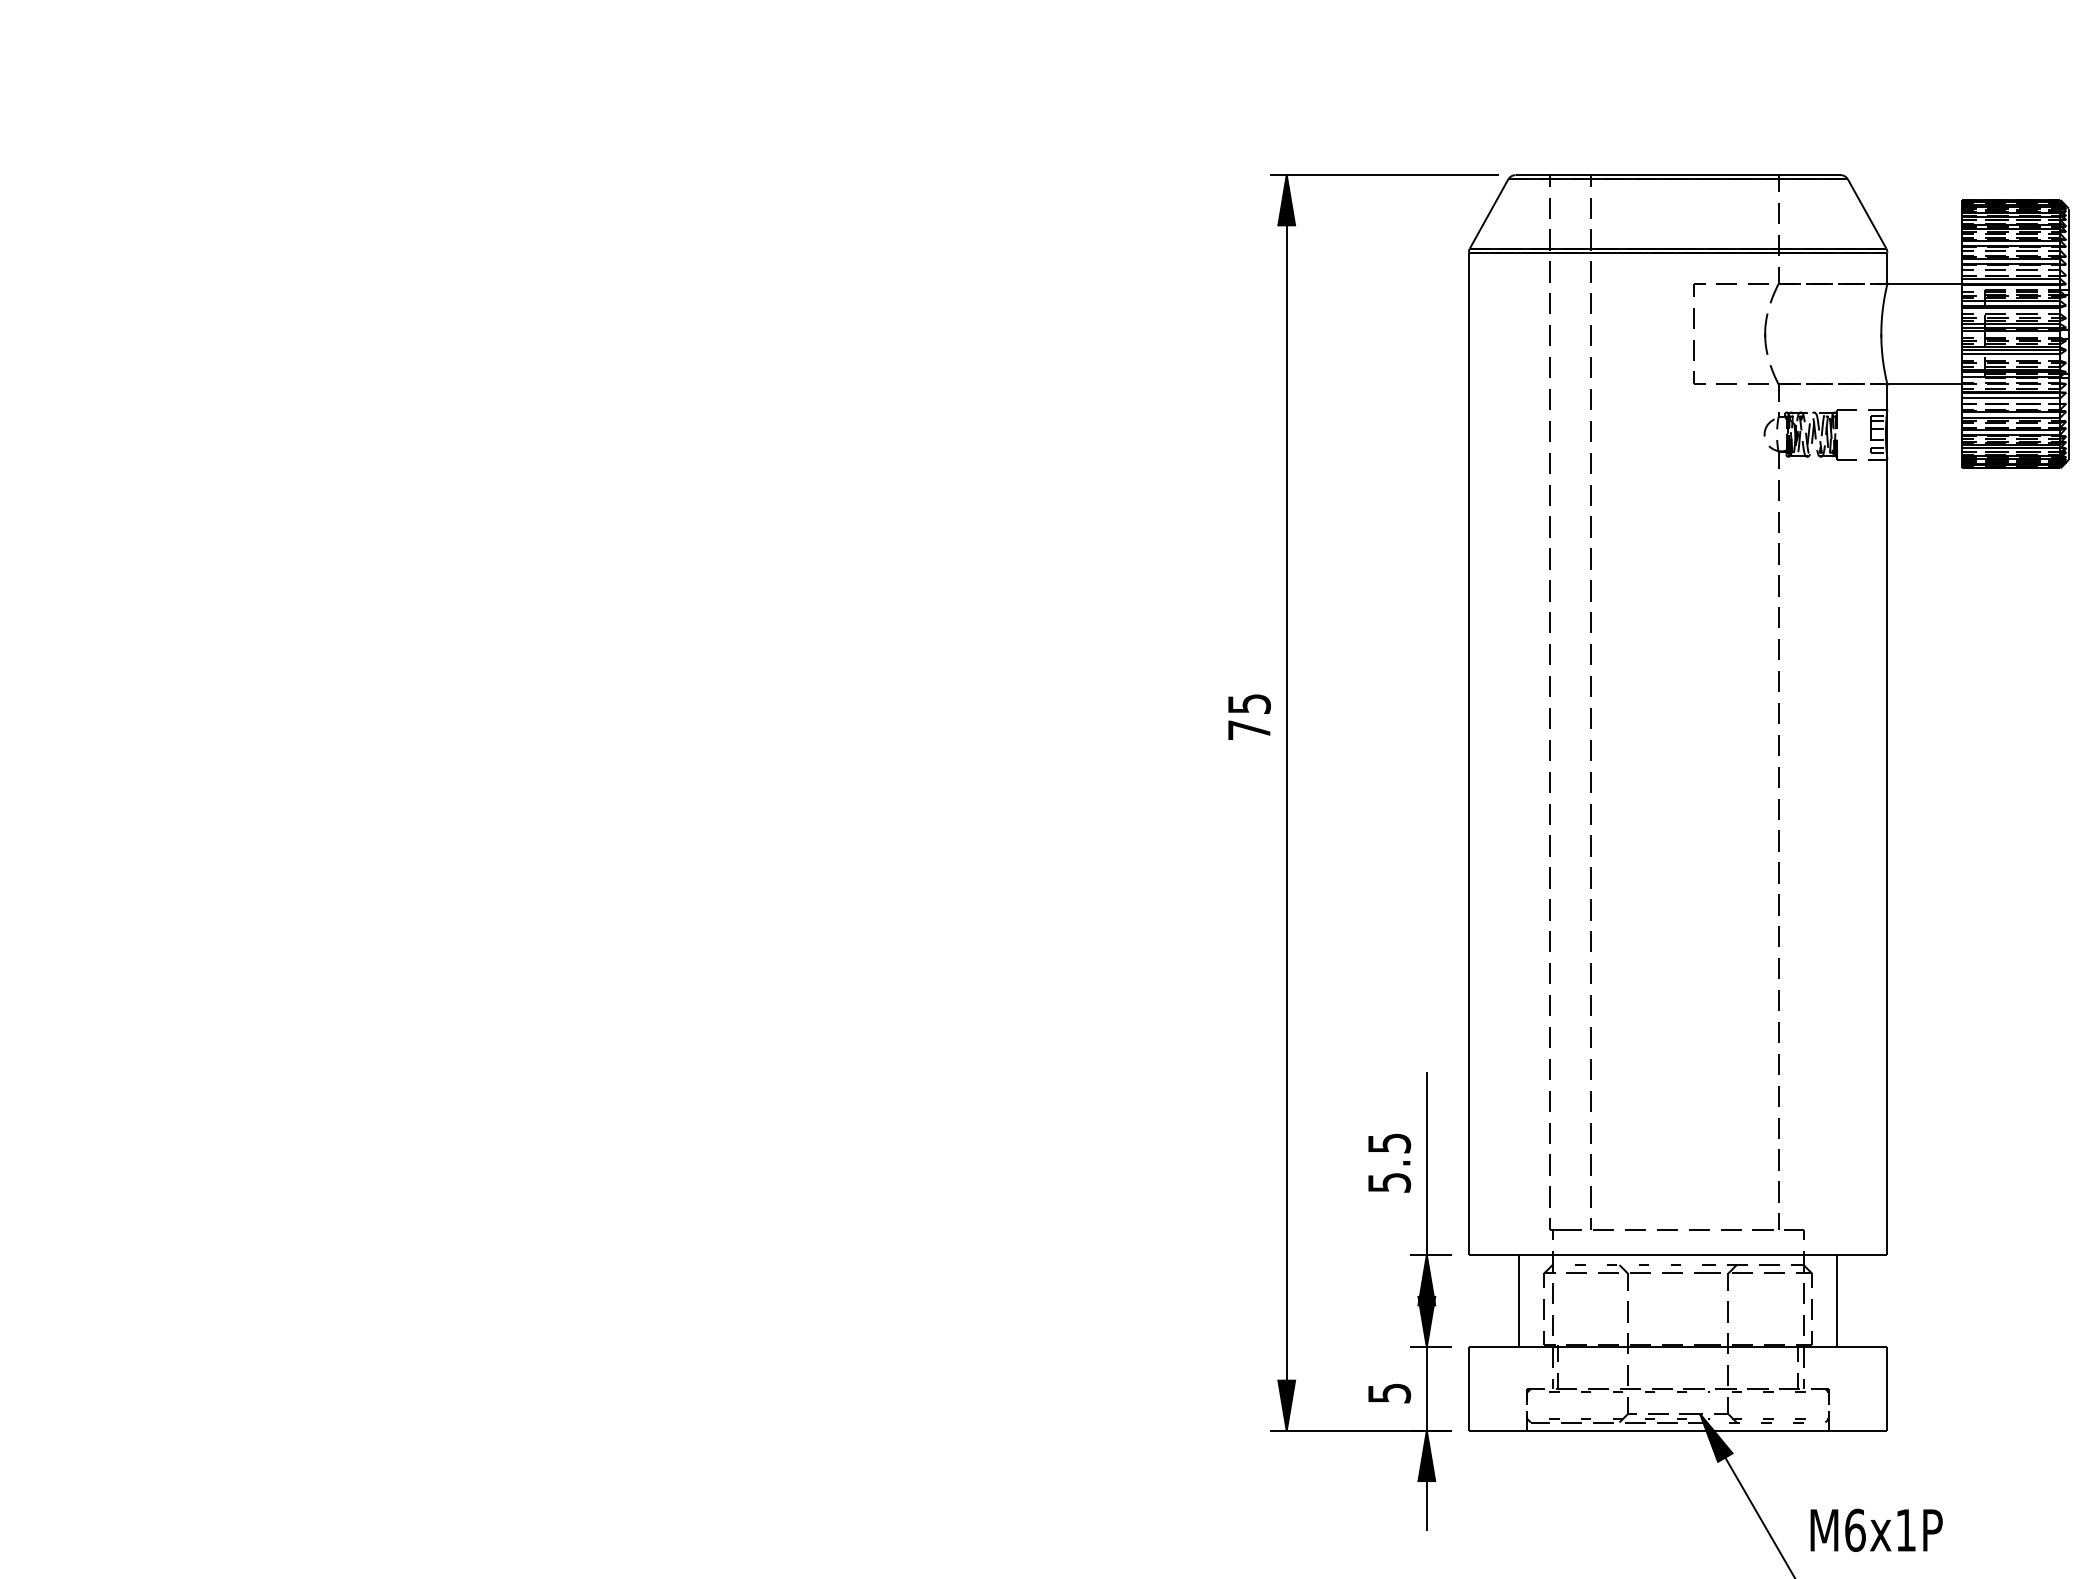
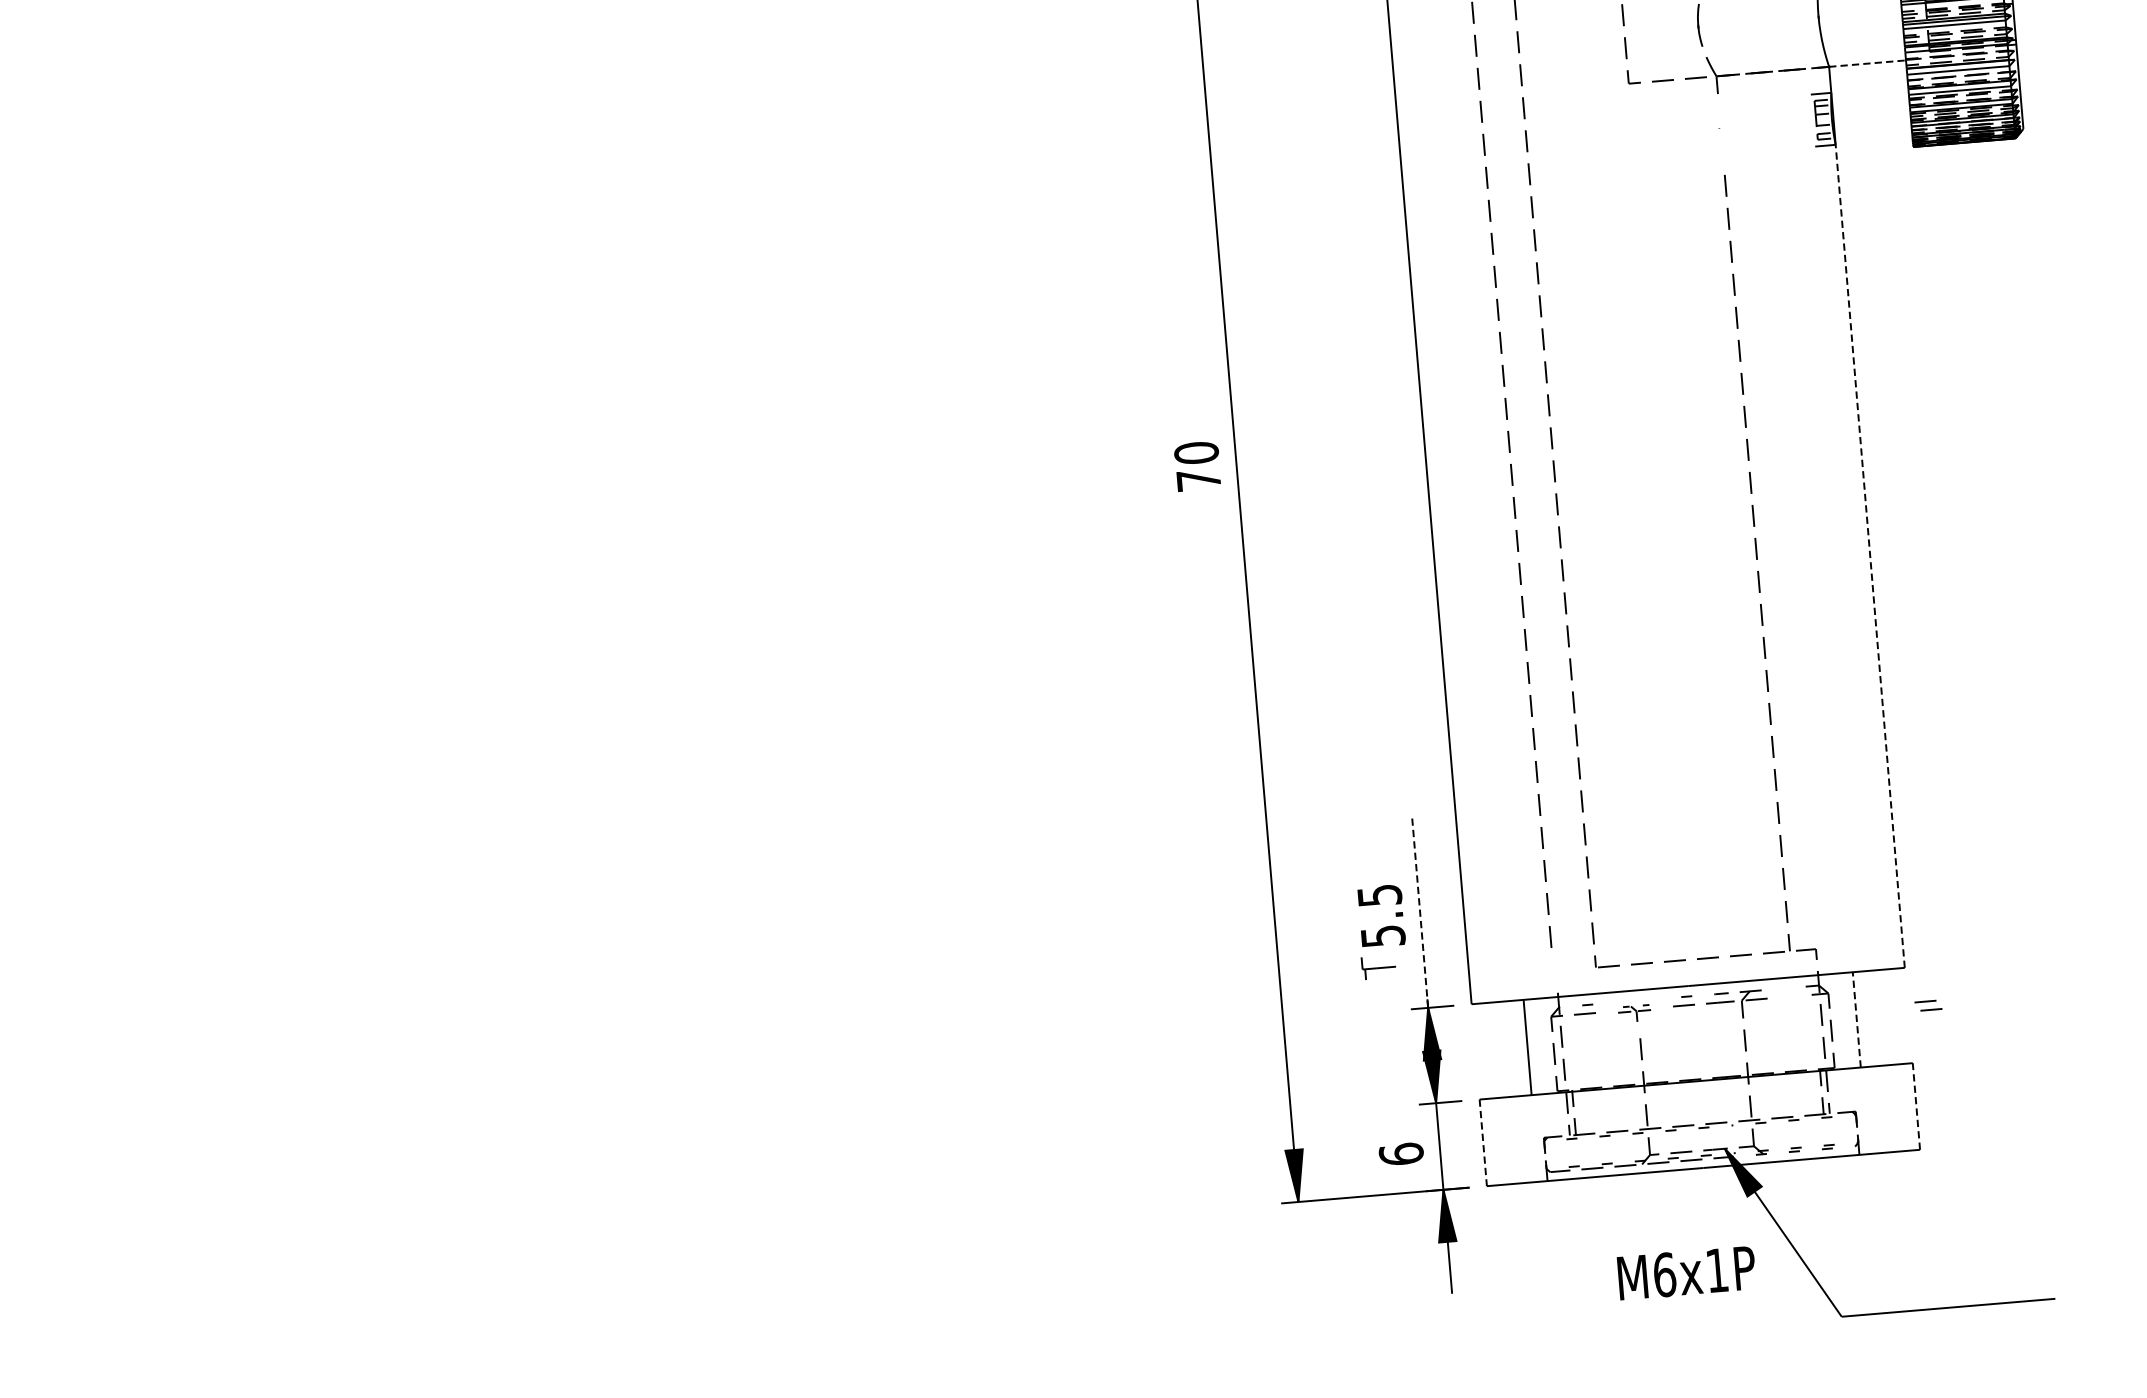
line: (1925, 384) -> (1868, 63), solid -> dashed
part: (1809, 438) -> (1753, 129), removed
text: (1248, 703) -> (1195, 452), 75 -> 70
line: (1887, 857) -> (1870, 556), solid -> dashed
line: (1426, 1163) -> (1419, 913), solid -> dashed
part: (1565, 1228) -> (1378, 966), moved
part: (1771, 1268) -> (1927, 1004), moved
part: (1624, 1277) -> (1634, 1013), size x0.6
line: (1837, 1300) -> (1857, 1019), solid -> dashed
line: (1468, 1389) -> (1482, 1143), solid -> dashed
line: (1887, 1389) -> (1916, 1106), solid -> dashed
text: (1389, 1392) -> (1401, 1153), 5 -> 6
text: (1876, 1529) -> (1686, 1272), moved

